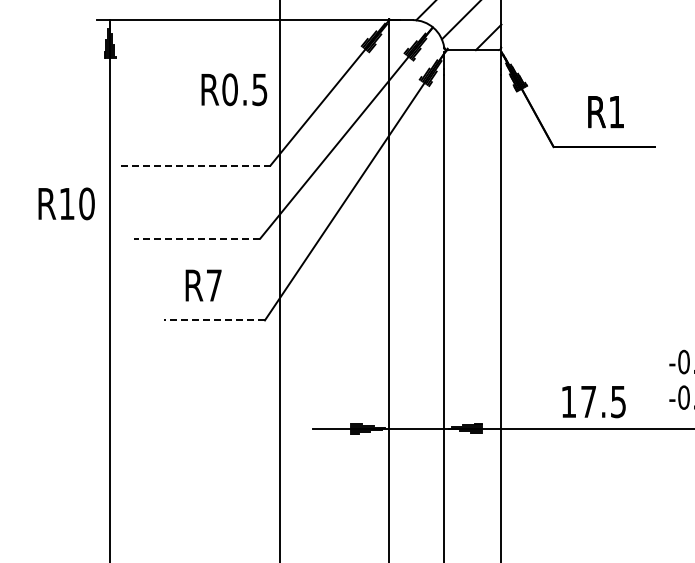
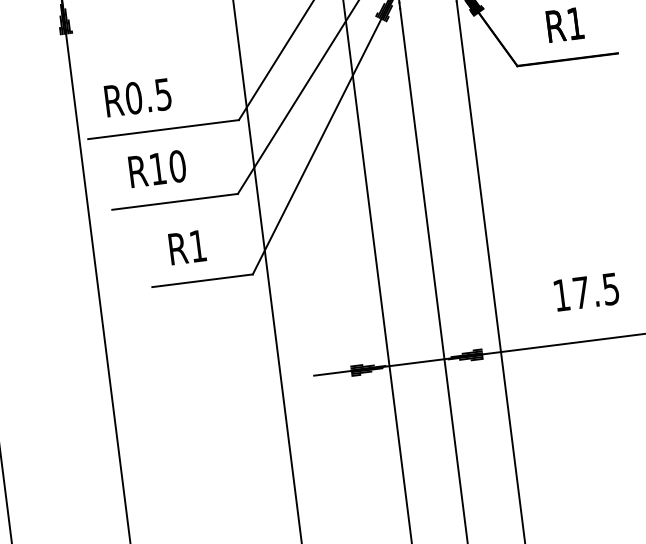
text: (234, 89) -> (138, 97), moved
line: (194, 165) -> (163, 129), dashed -> solid
text: (66, 203) -> (157, 168), moved
line: (196, 238) -> (174, 201), dashed -> solid
text: (214, 285) -> (198, 246), R7 -> R1
line: (214, 320) -> (202, 280), dashed -> solid
text: (593, 402) -> (586, 292), moved

